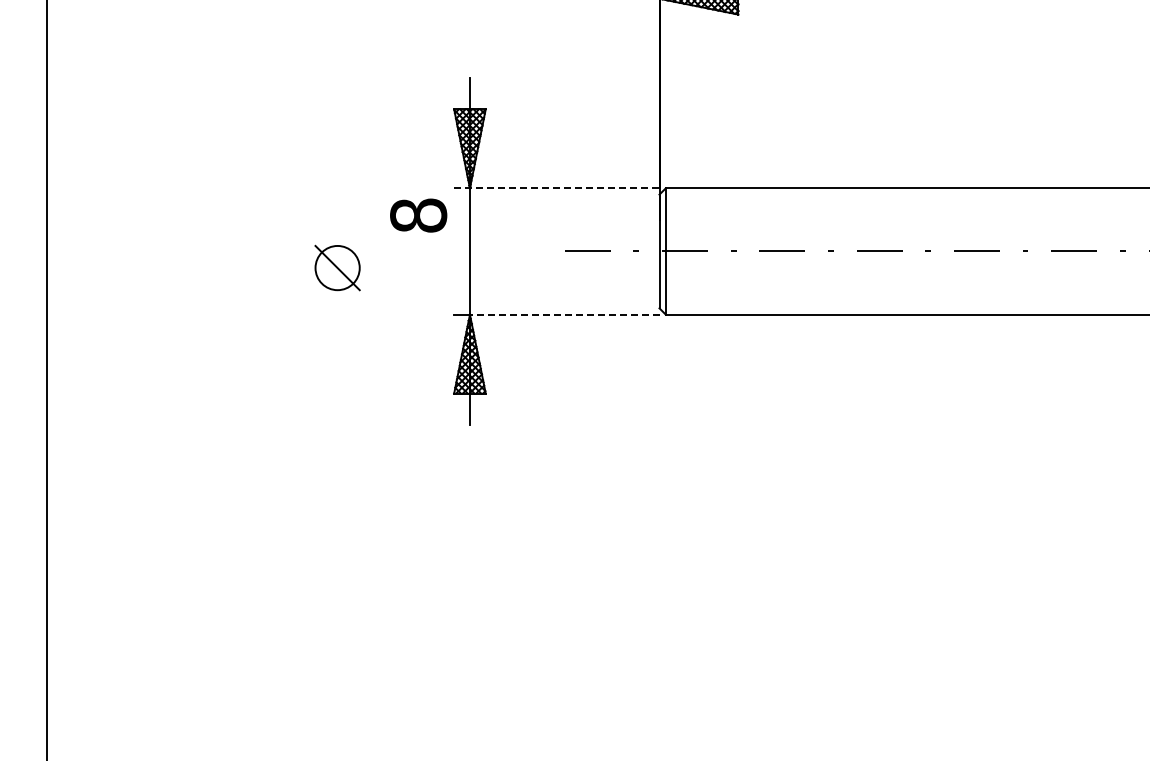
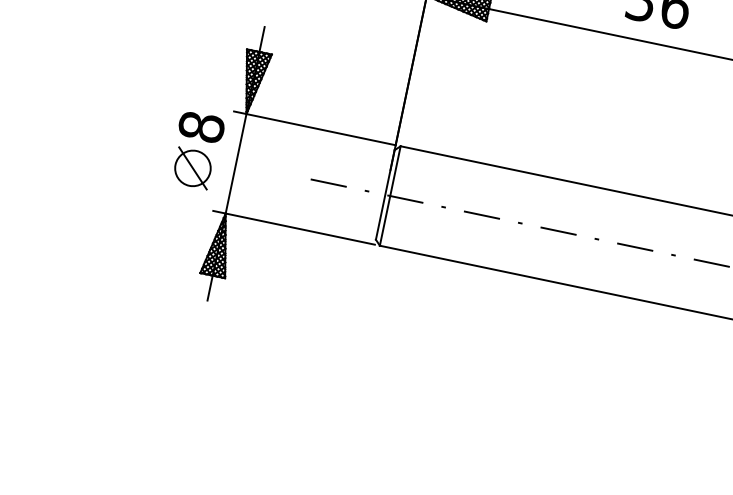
line: (556, 188) -> (314, 128), dashed -> solid
part: (337, 267) -> (192, 167), moved
line: (564, 314) -> (300, 228), dashed -> solid

